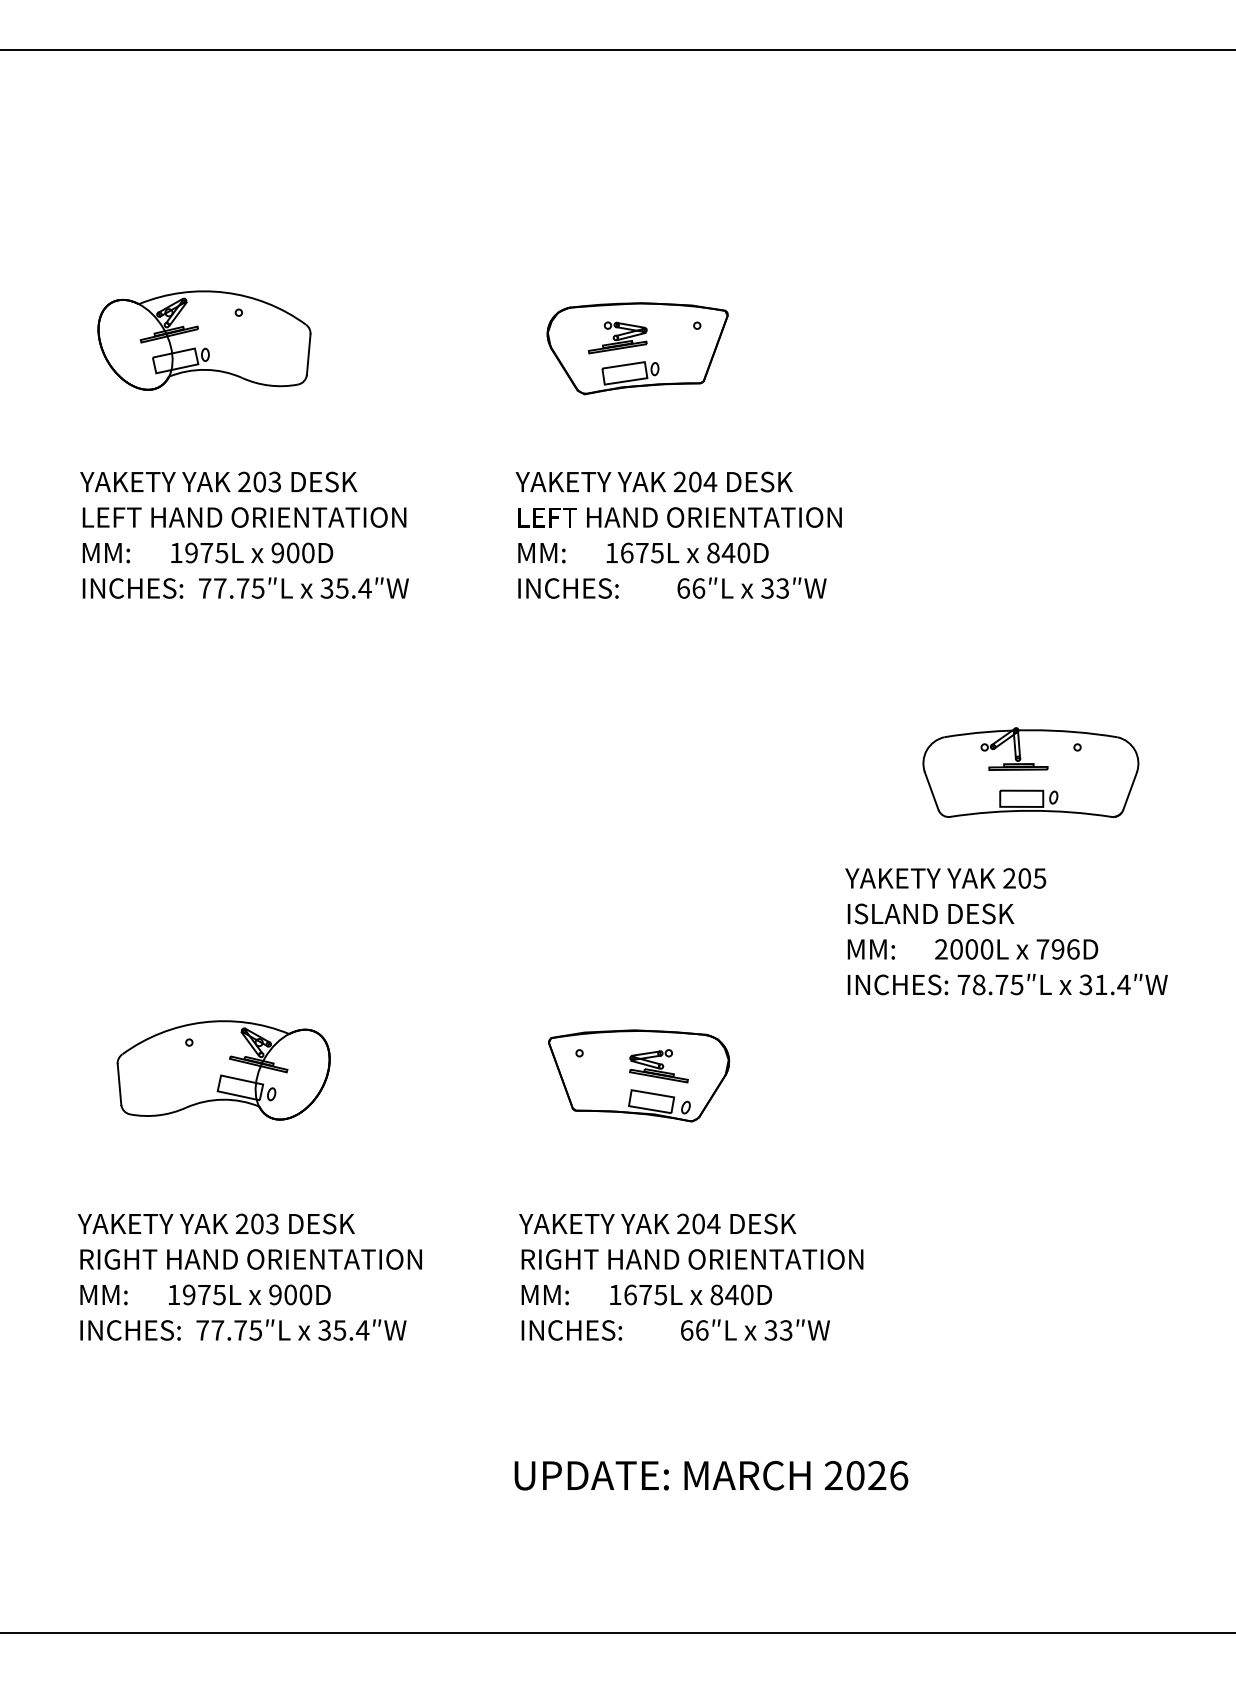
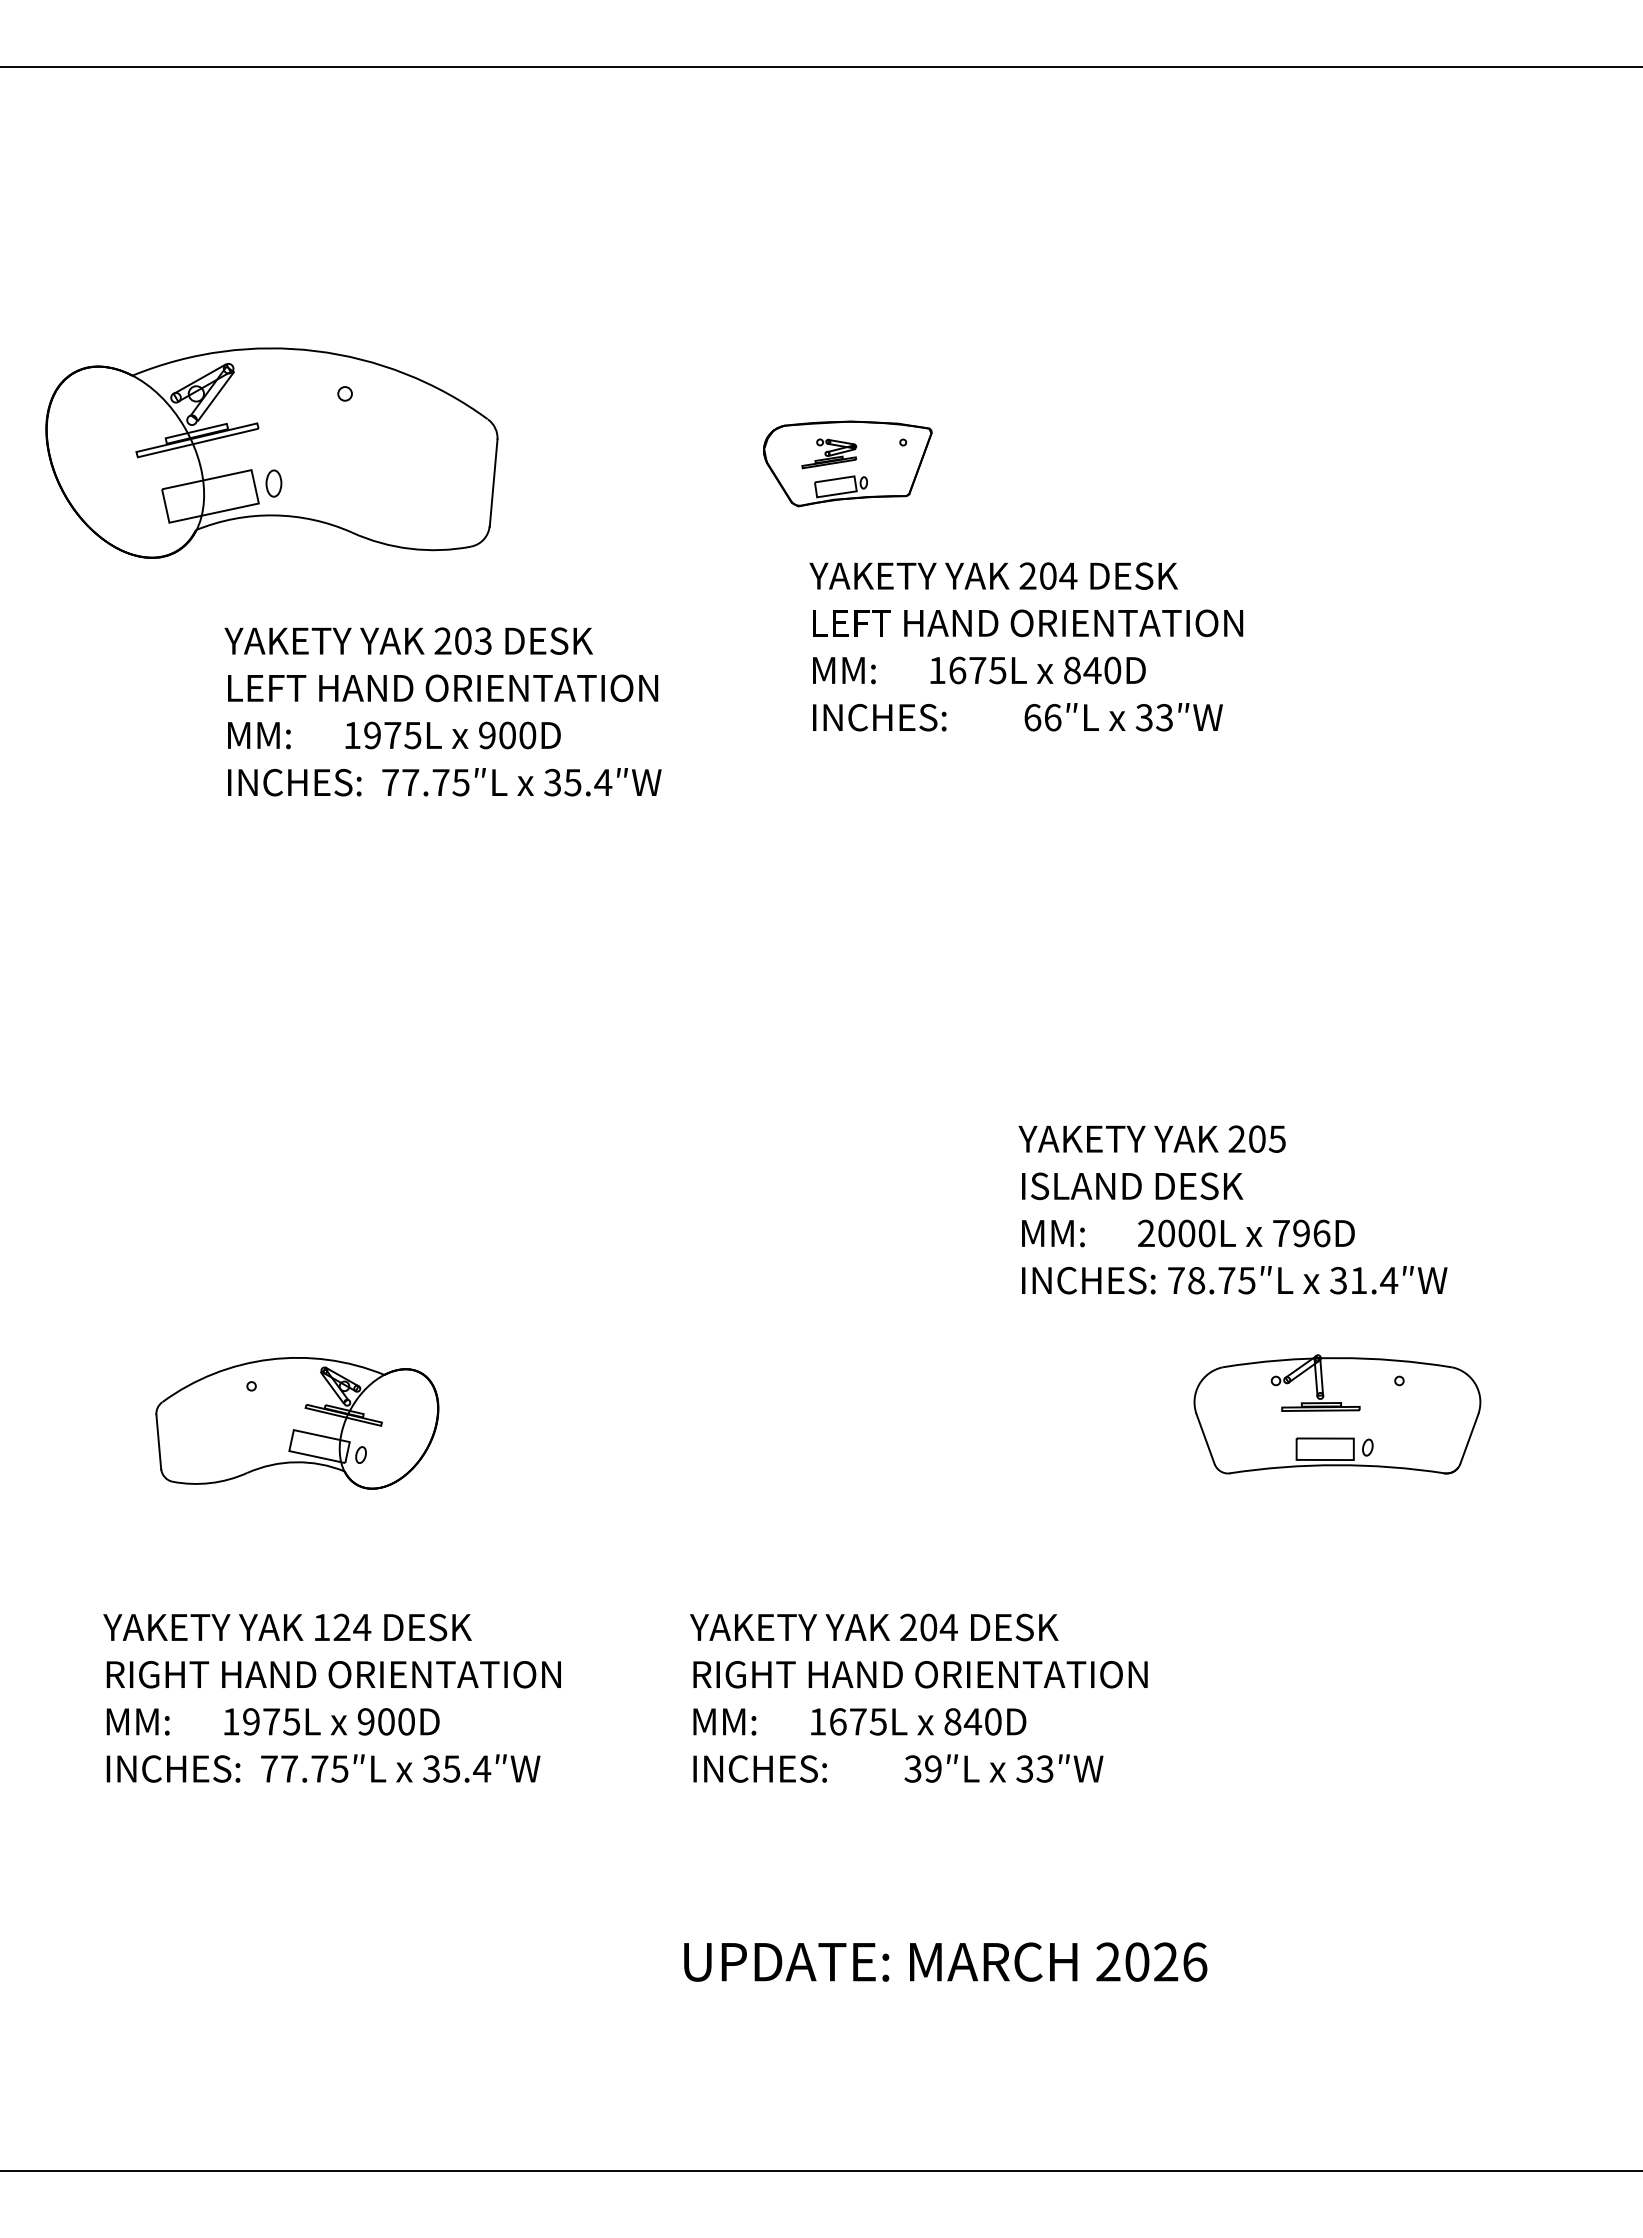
part: (204, 340) -> (271, 452), size x1.6
part: (637, 348) -> (847, 463), size x0.7
text: (244, 534) -> (442, 711), moved
text: (678, 534) -> (1026, 646), moved
part: (1030, 772) -> (1337, 1414), moved
text: (1006, 931) -> (1232, 1209), moved
part: (639, 1075) -> (849, 1430), removed
text: (257, 1223) -> (342, 1627), 203 -> 124
text: (693, 1330) -> (922, 1768), ^I66 -> ^I39

